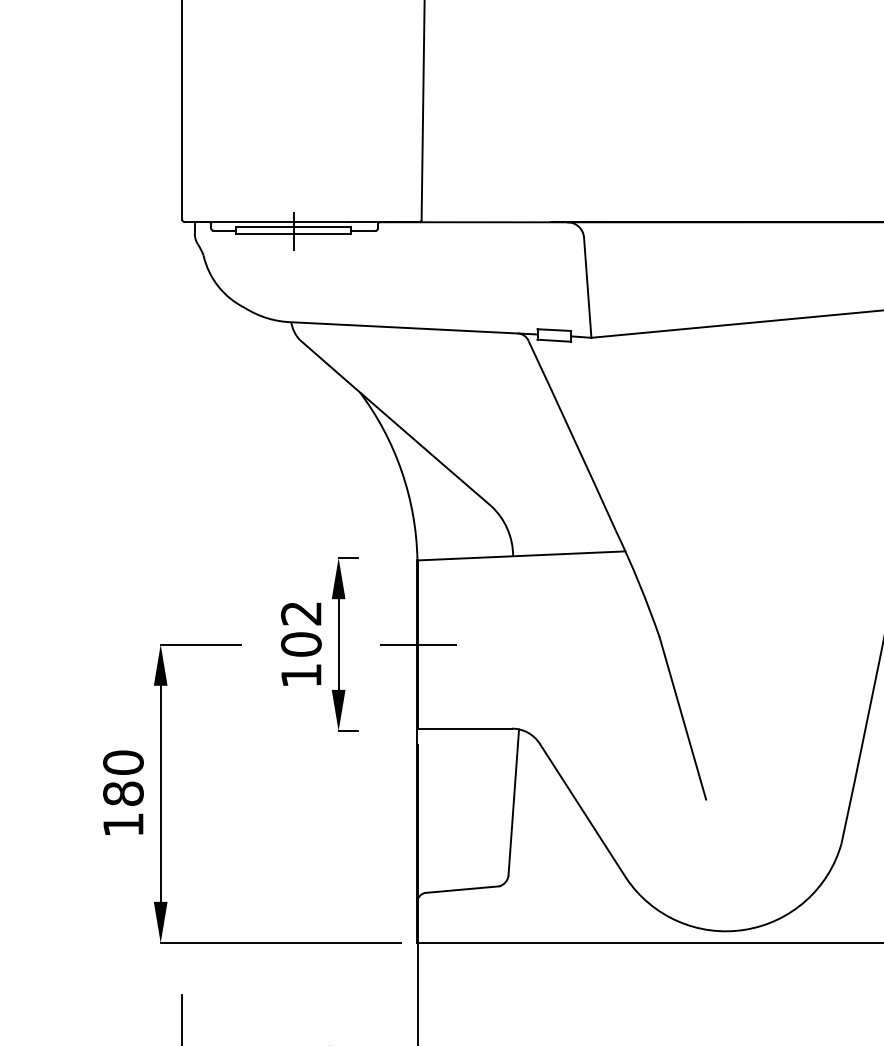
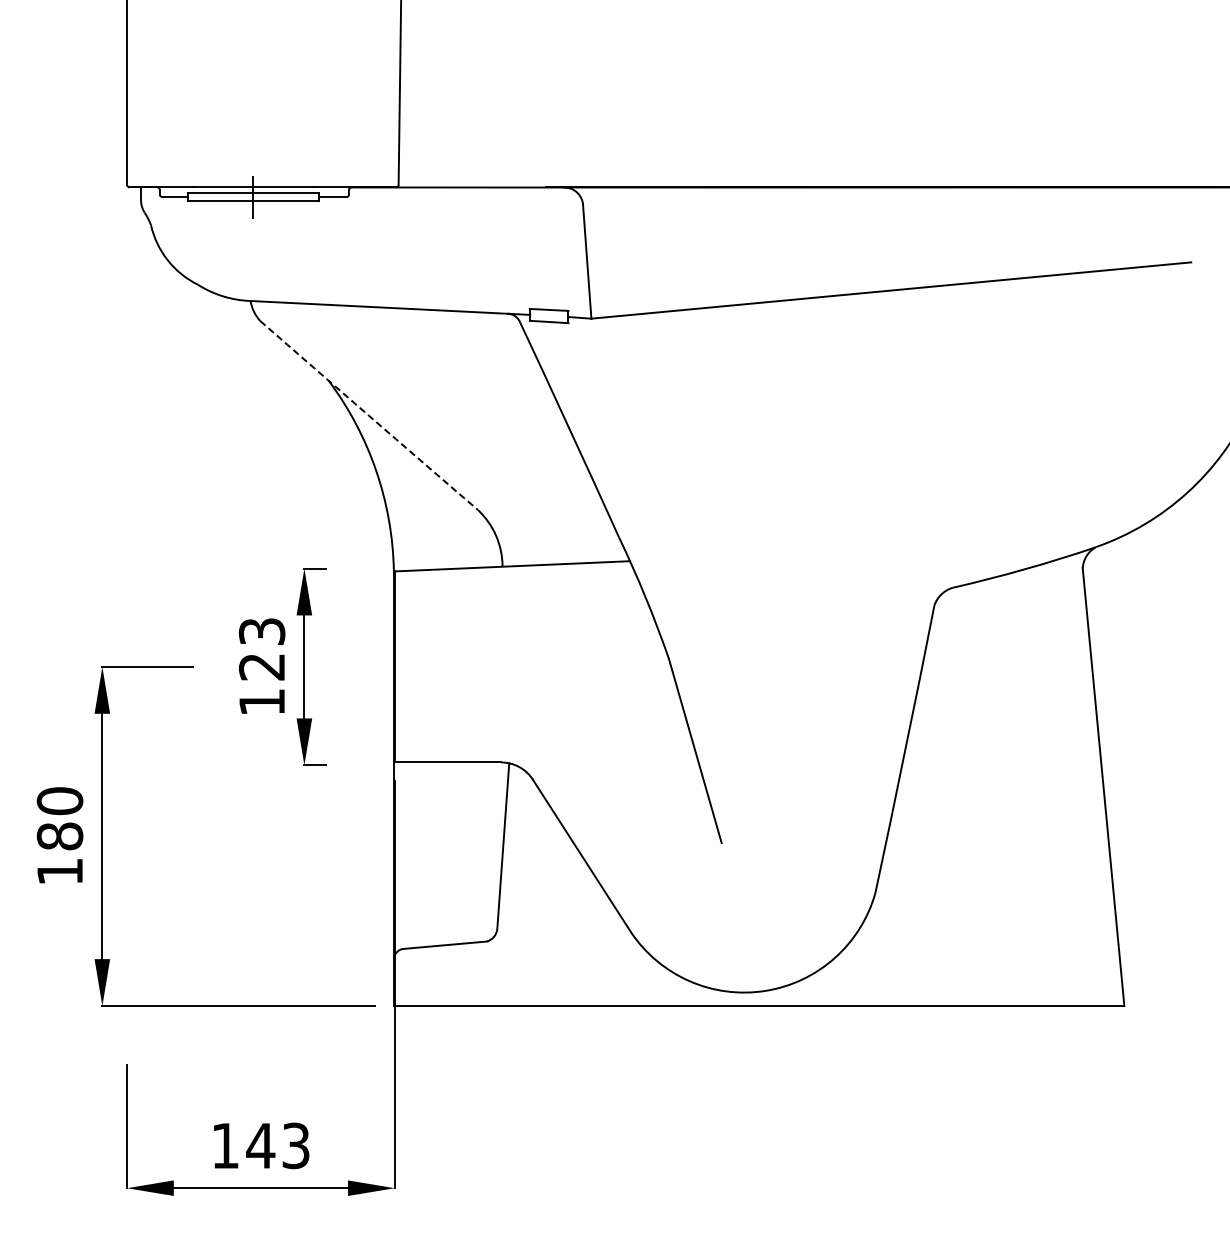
arc: (395, 423) -> (368, 415), solid -> dashed
text: (300, 629) -> (261, 649), 102 -> 123
line: (417, 644) -> (394, 666), removed

